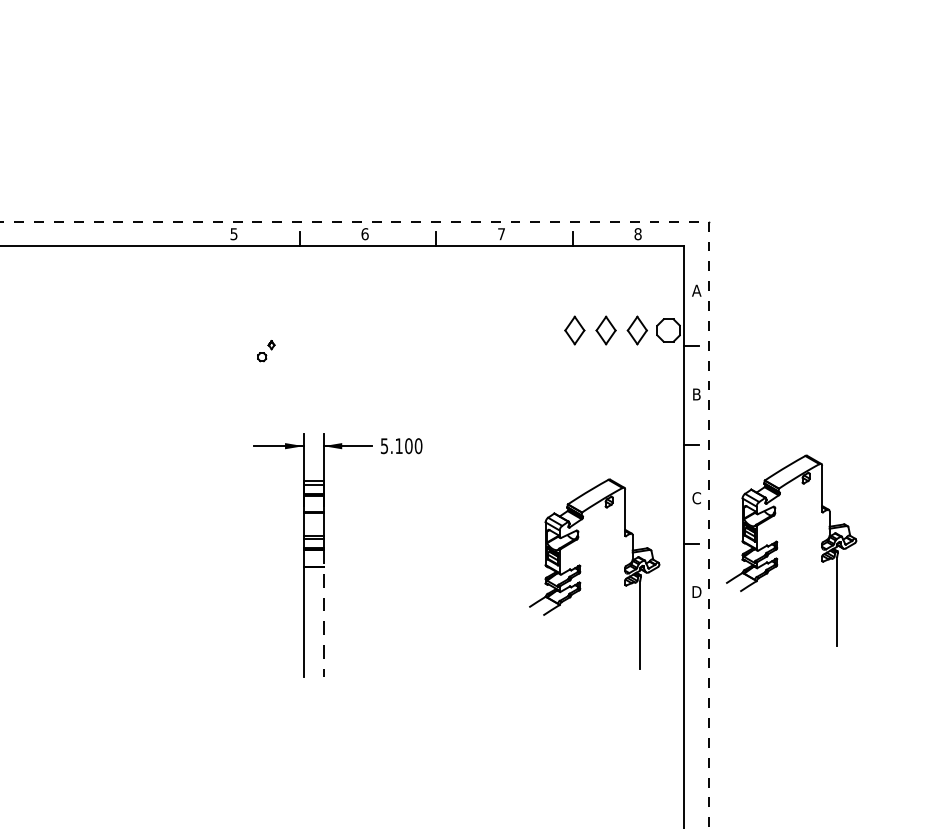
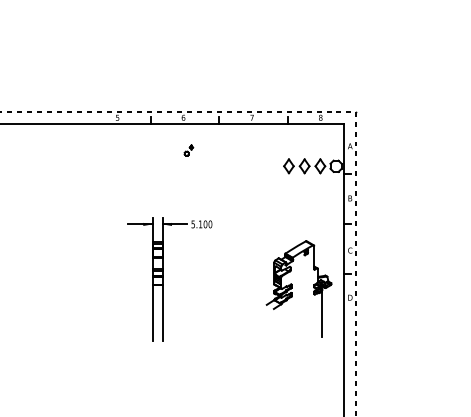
part: (265, 350) -> (188, 150), moved
part: (790, 549) -> (397, 276), removed
line: (323, 613) -> (162, 308), dashed -> solid

